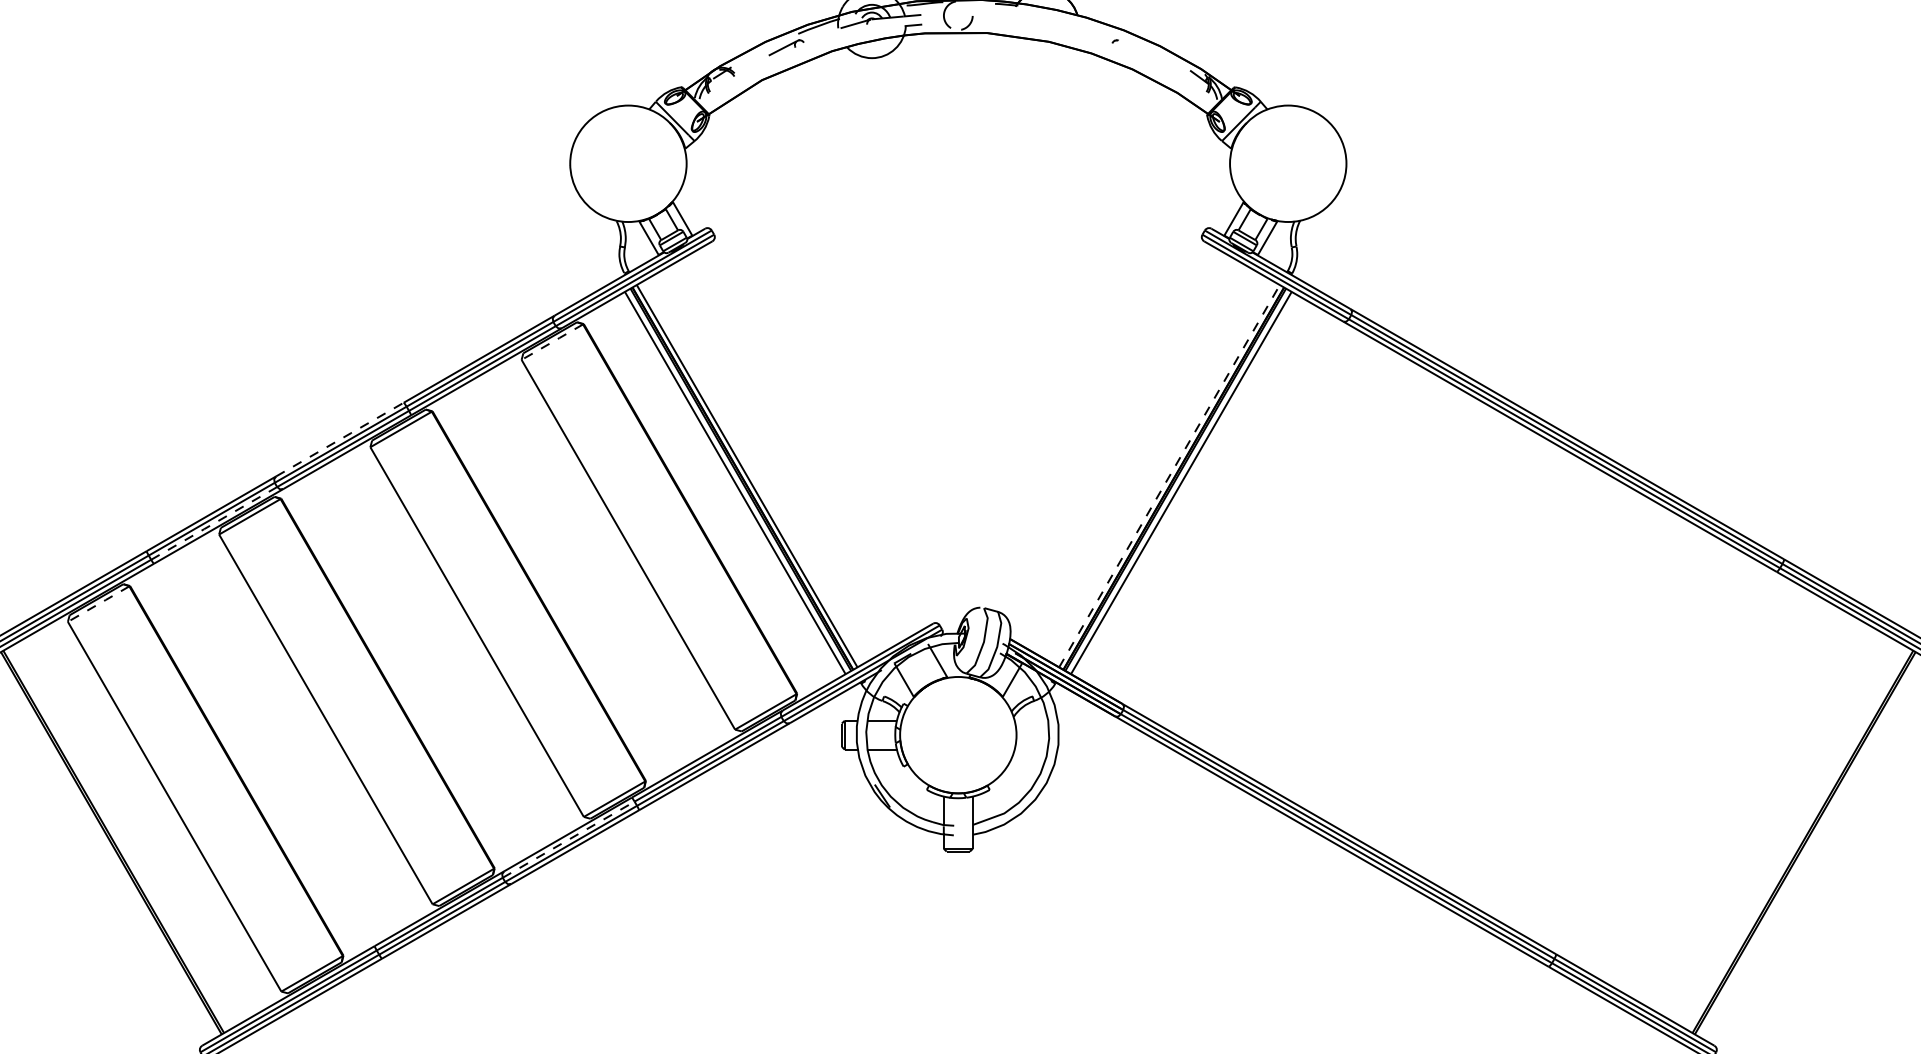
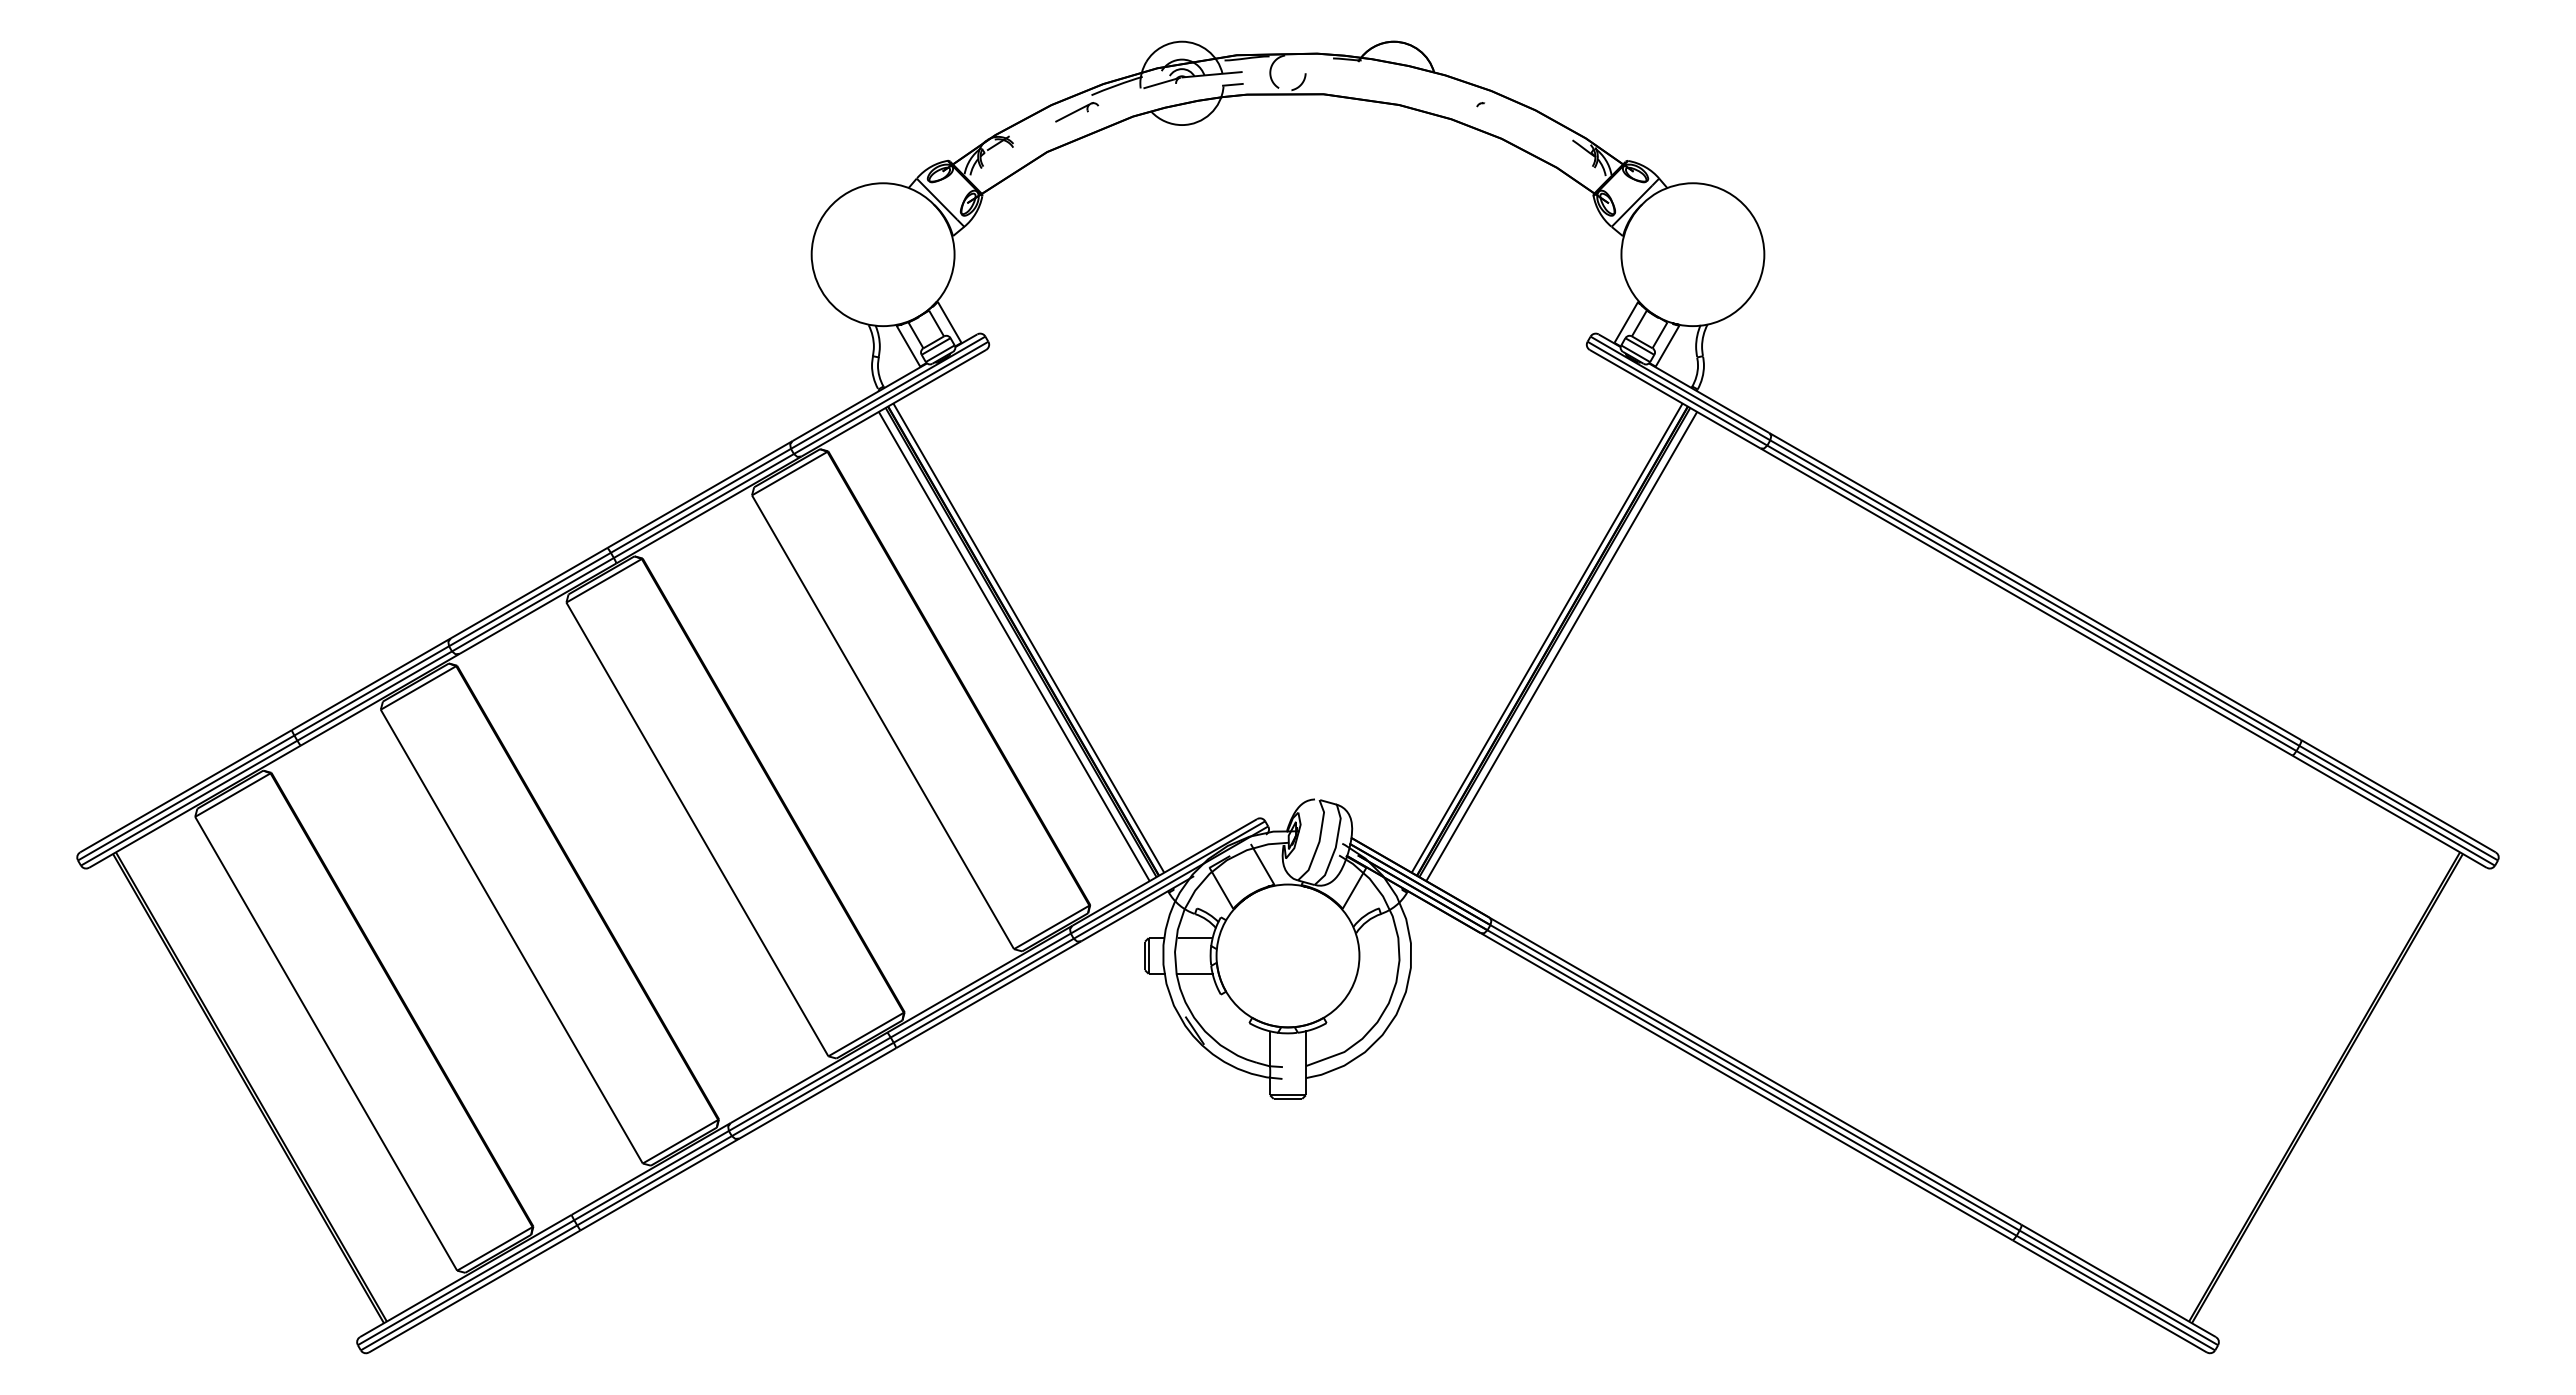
line: (552, 342) -> (789, 474), dashed -> solid
line: (339, 439) -> (528, 593), dashed -> solid
line: (1169, 476) -> (1547, 638), dashed -> solid
line: (214, 523) -> (374, 696), dashed -> solid
line: (98, 604) -> (232, 795), dashed -> solid
line: (568, 839) -> (809, 1084), dashed -> solid

